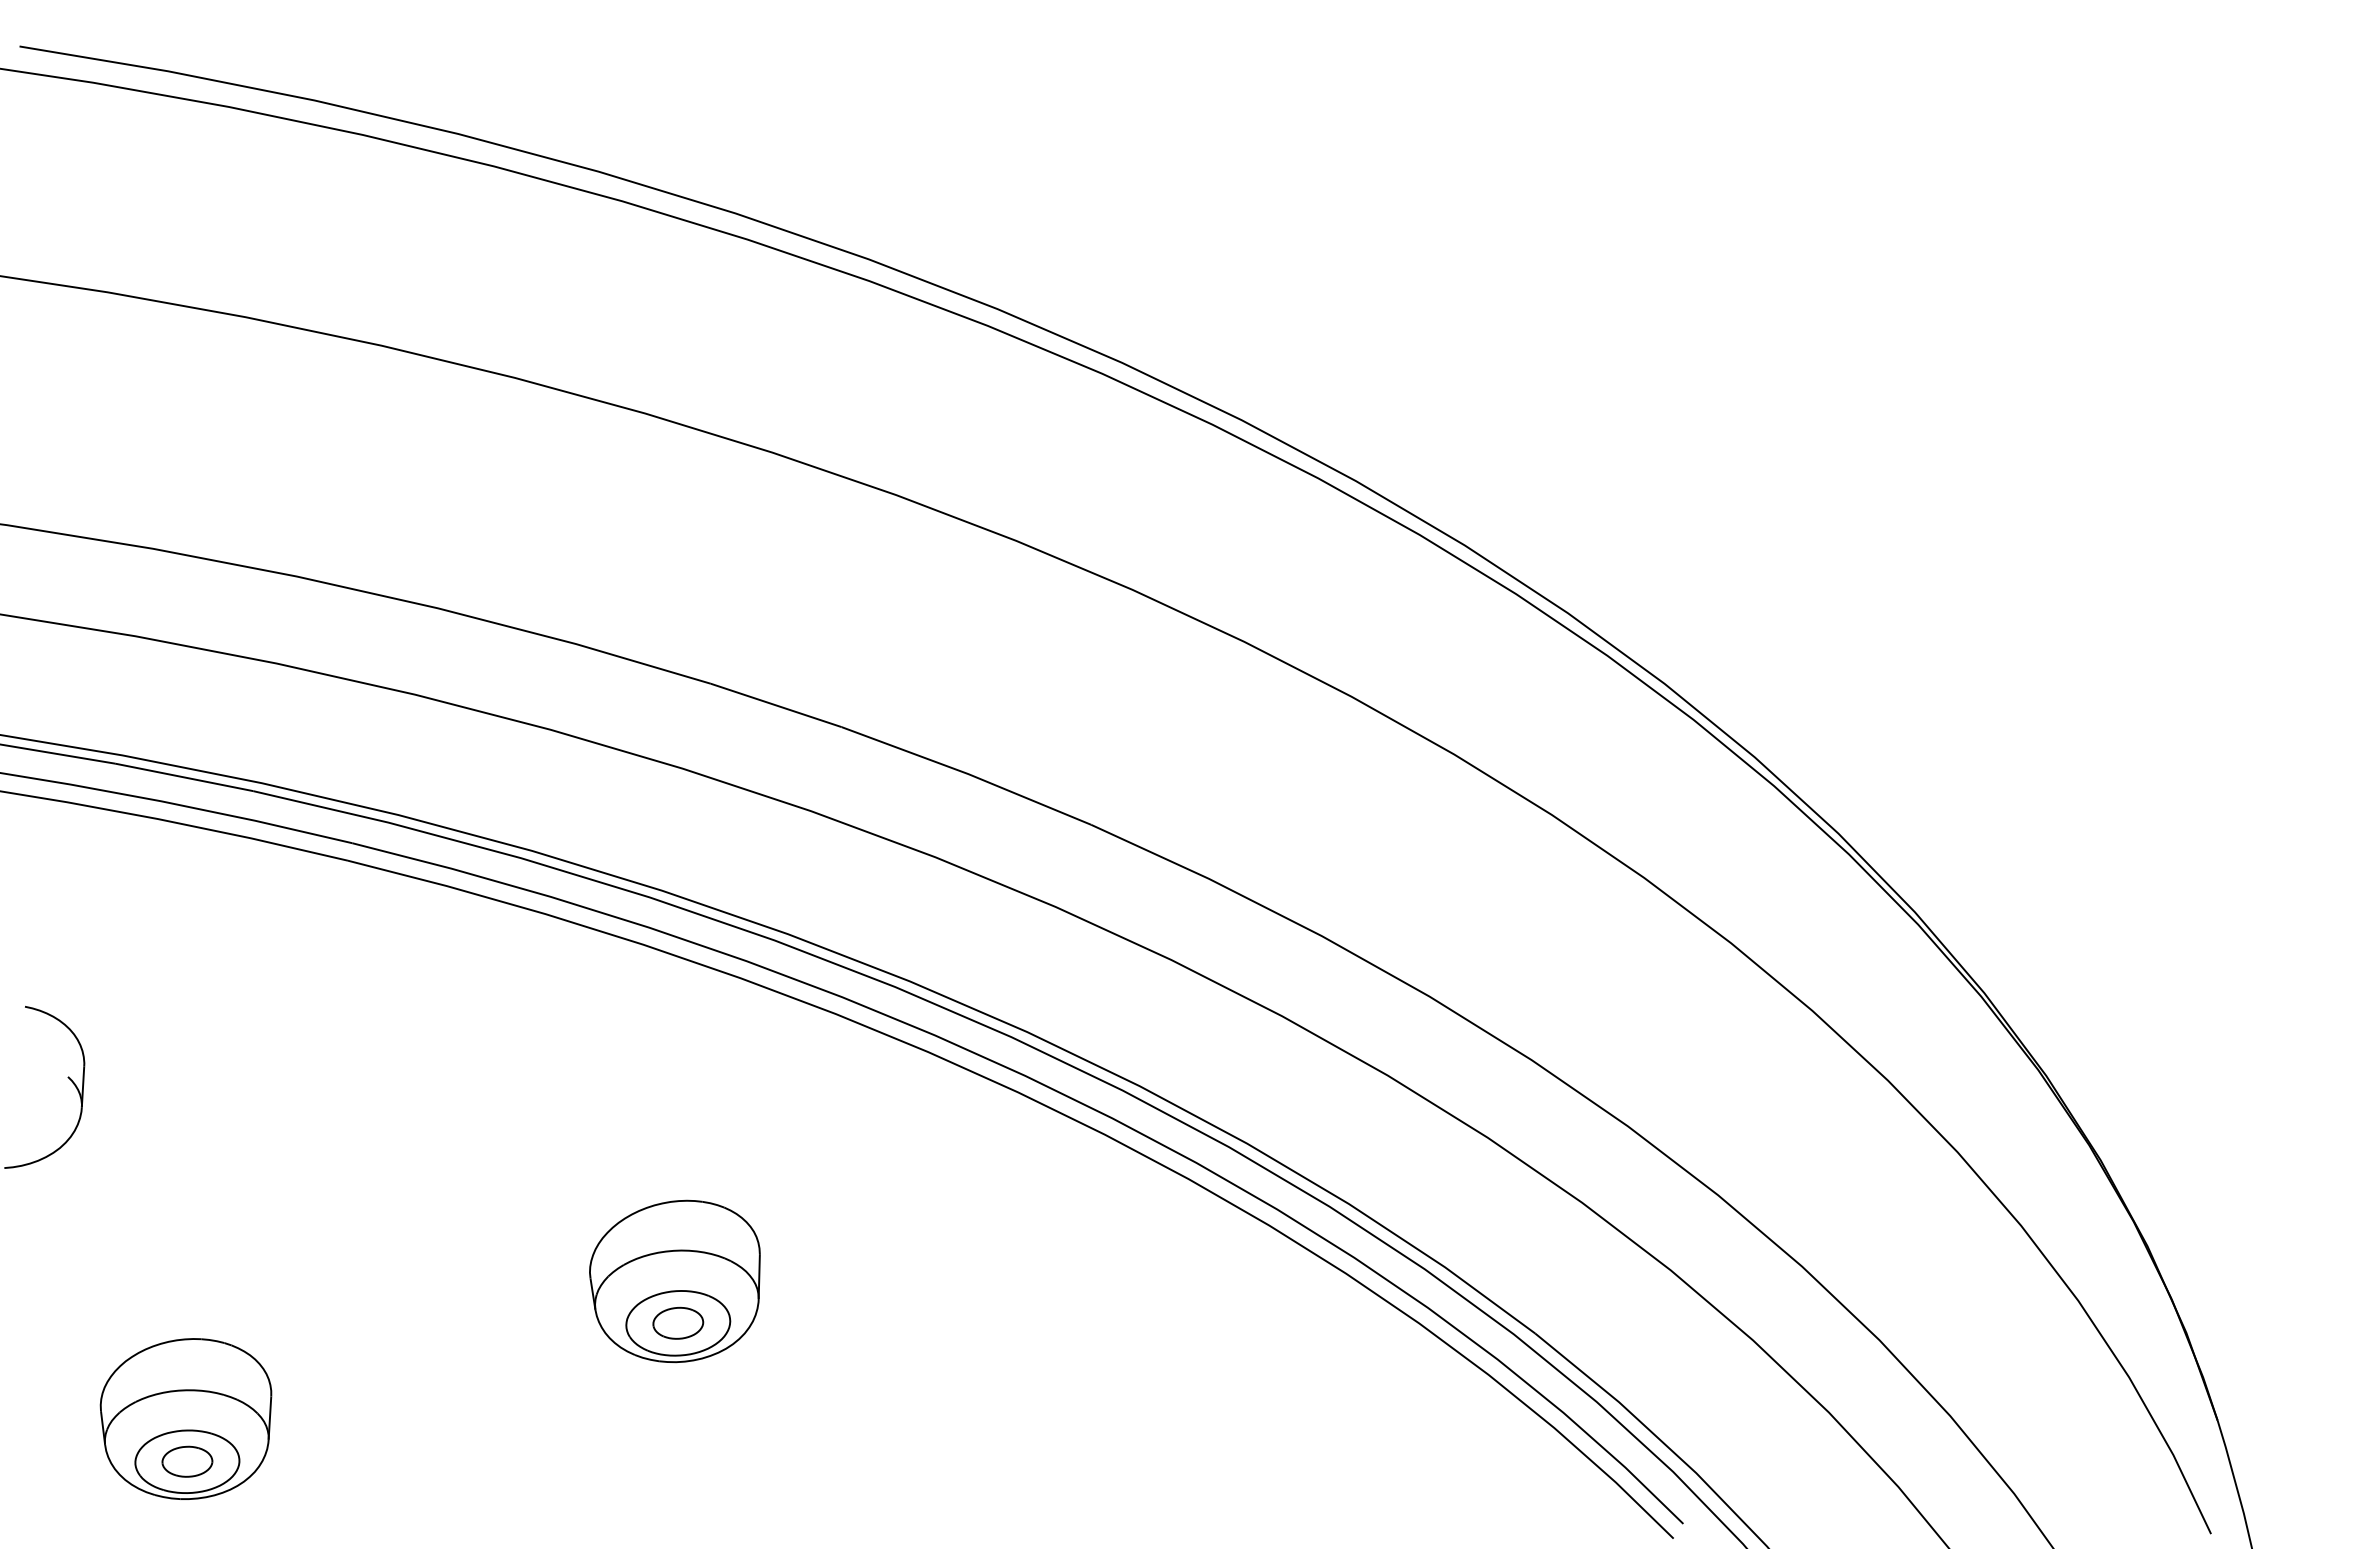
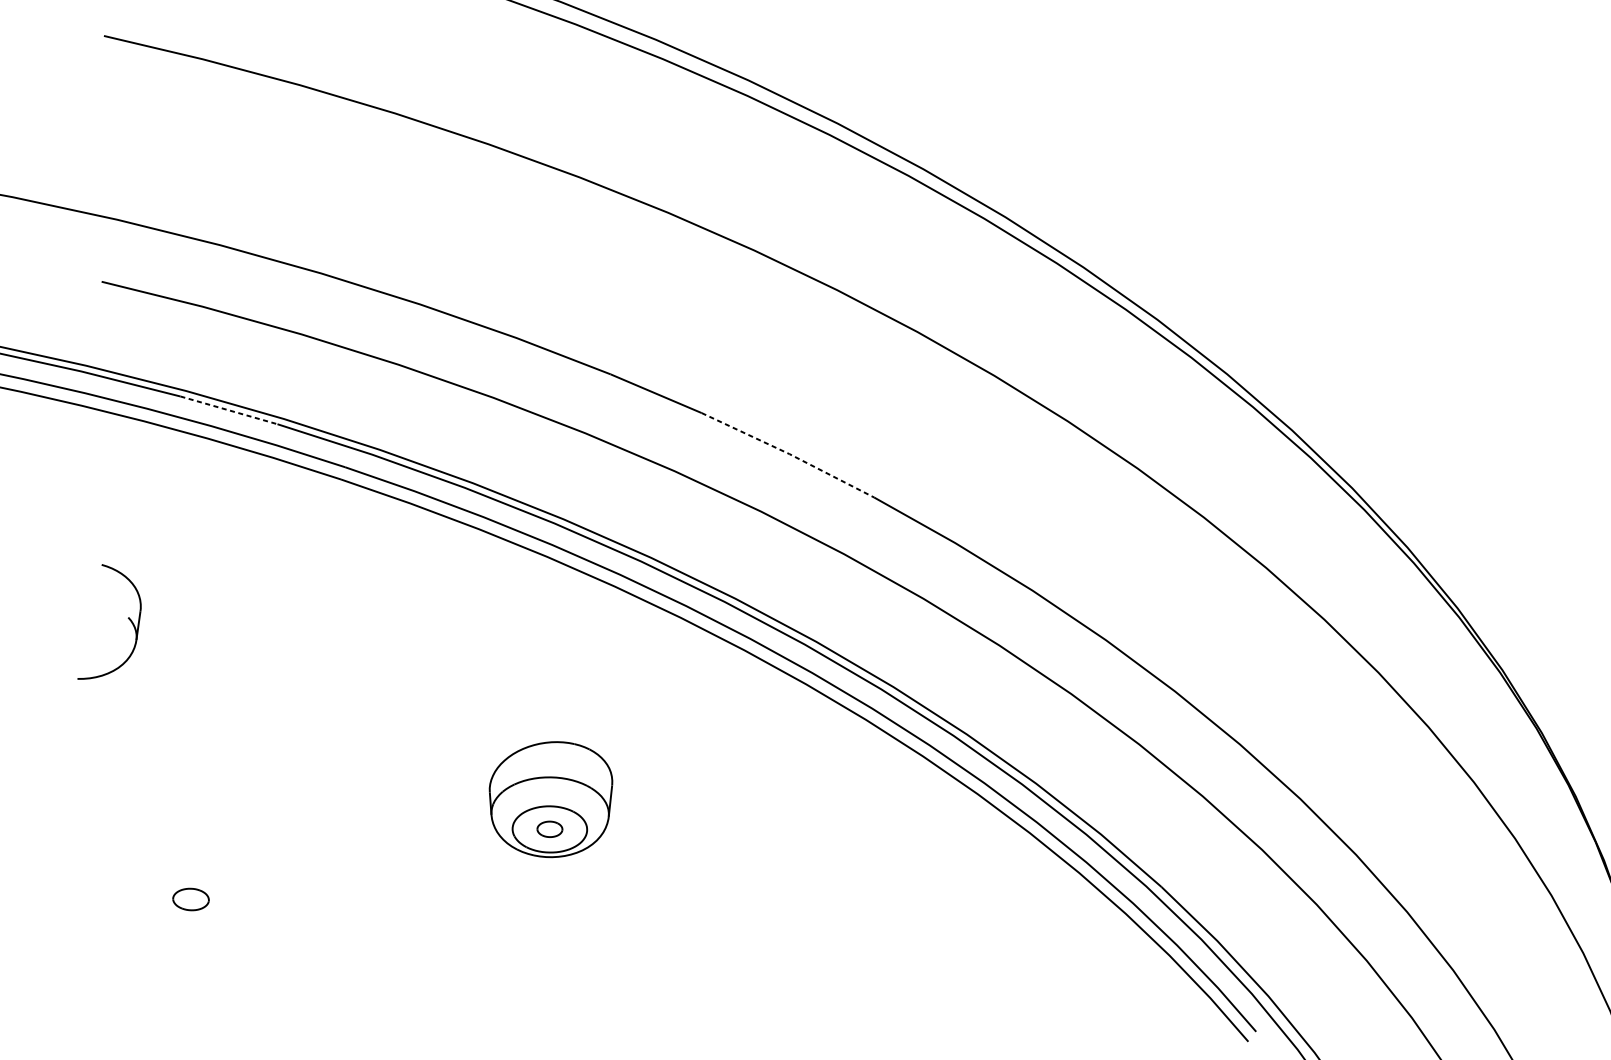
line: (967, 773) -> (788, 453), solid -> dashed
line: (184, 777) -> (229, 410), solid -> dashed
part: (678, 1322) -> (550, 828), size x0.7
part: (185, 1418) -> (192, 868), removed

